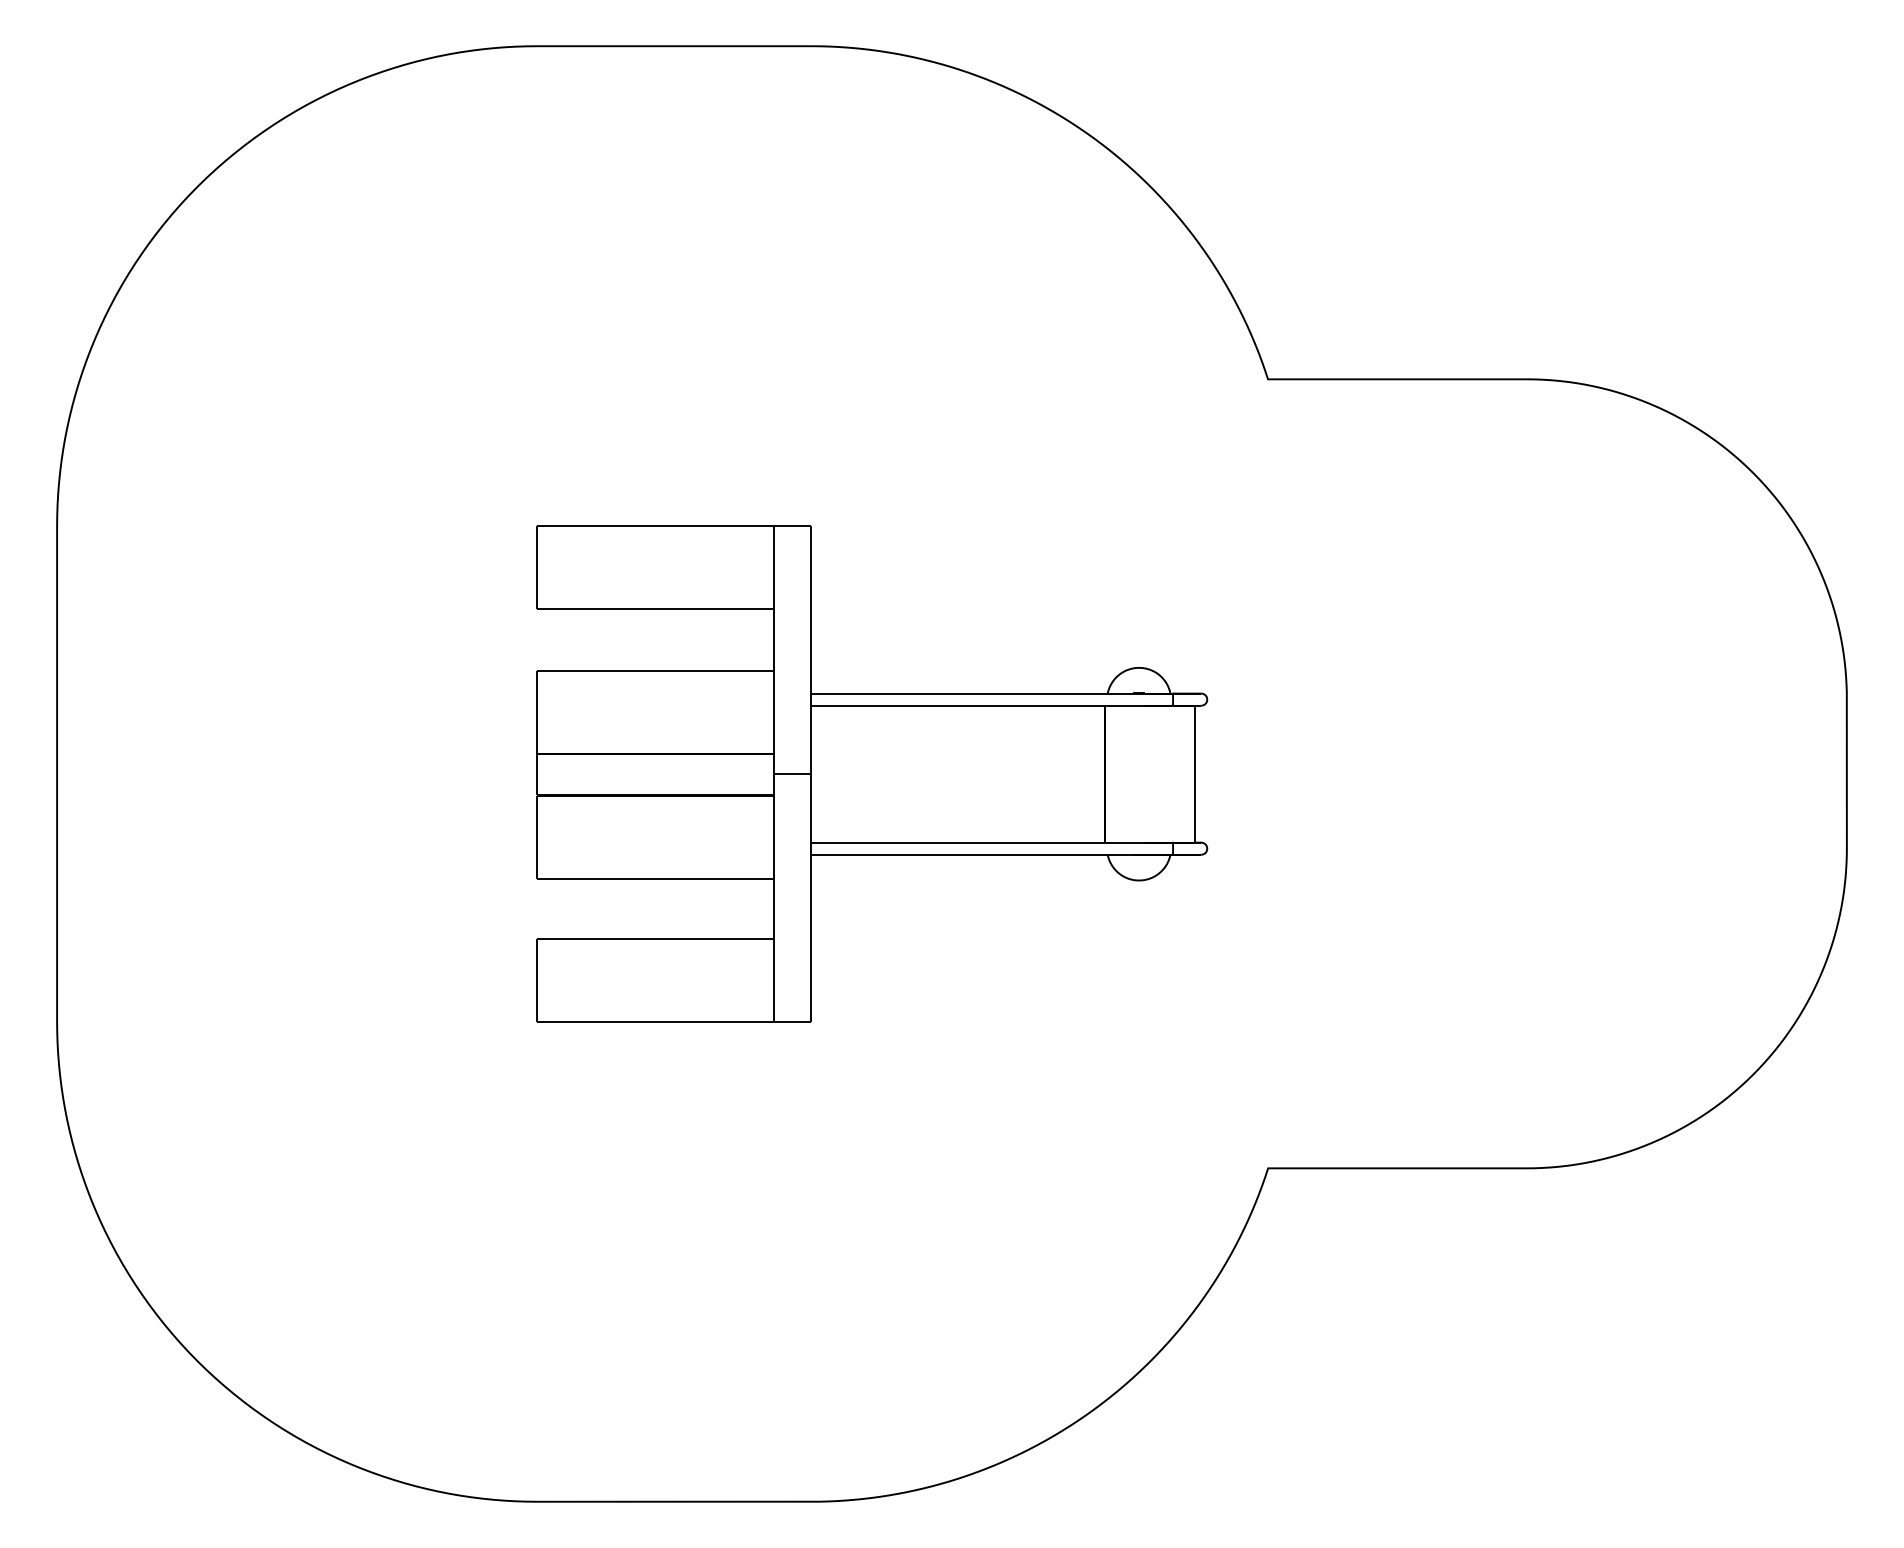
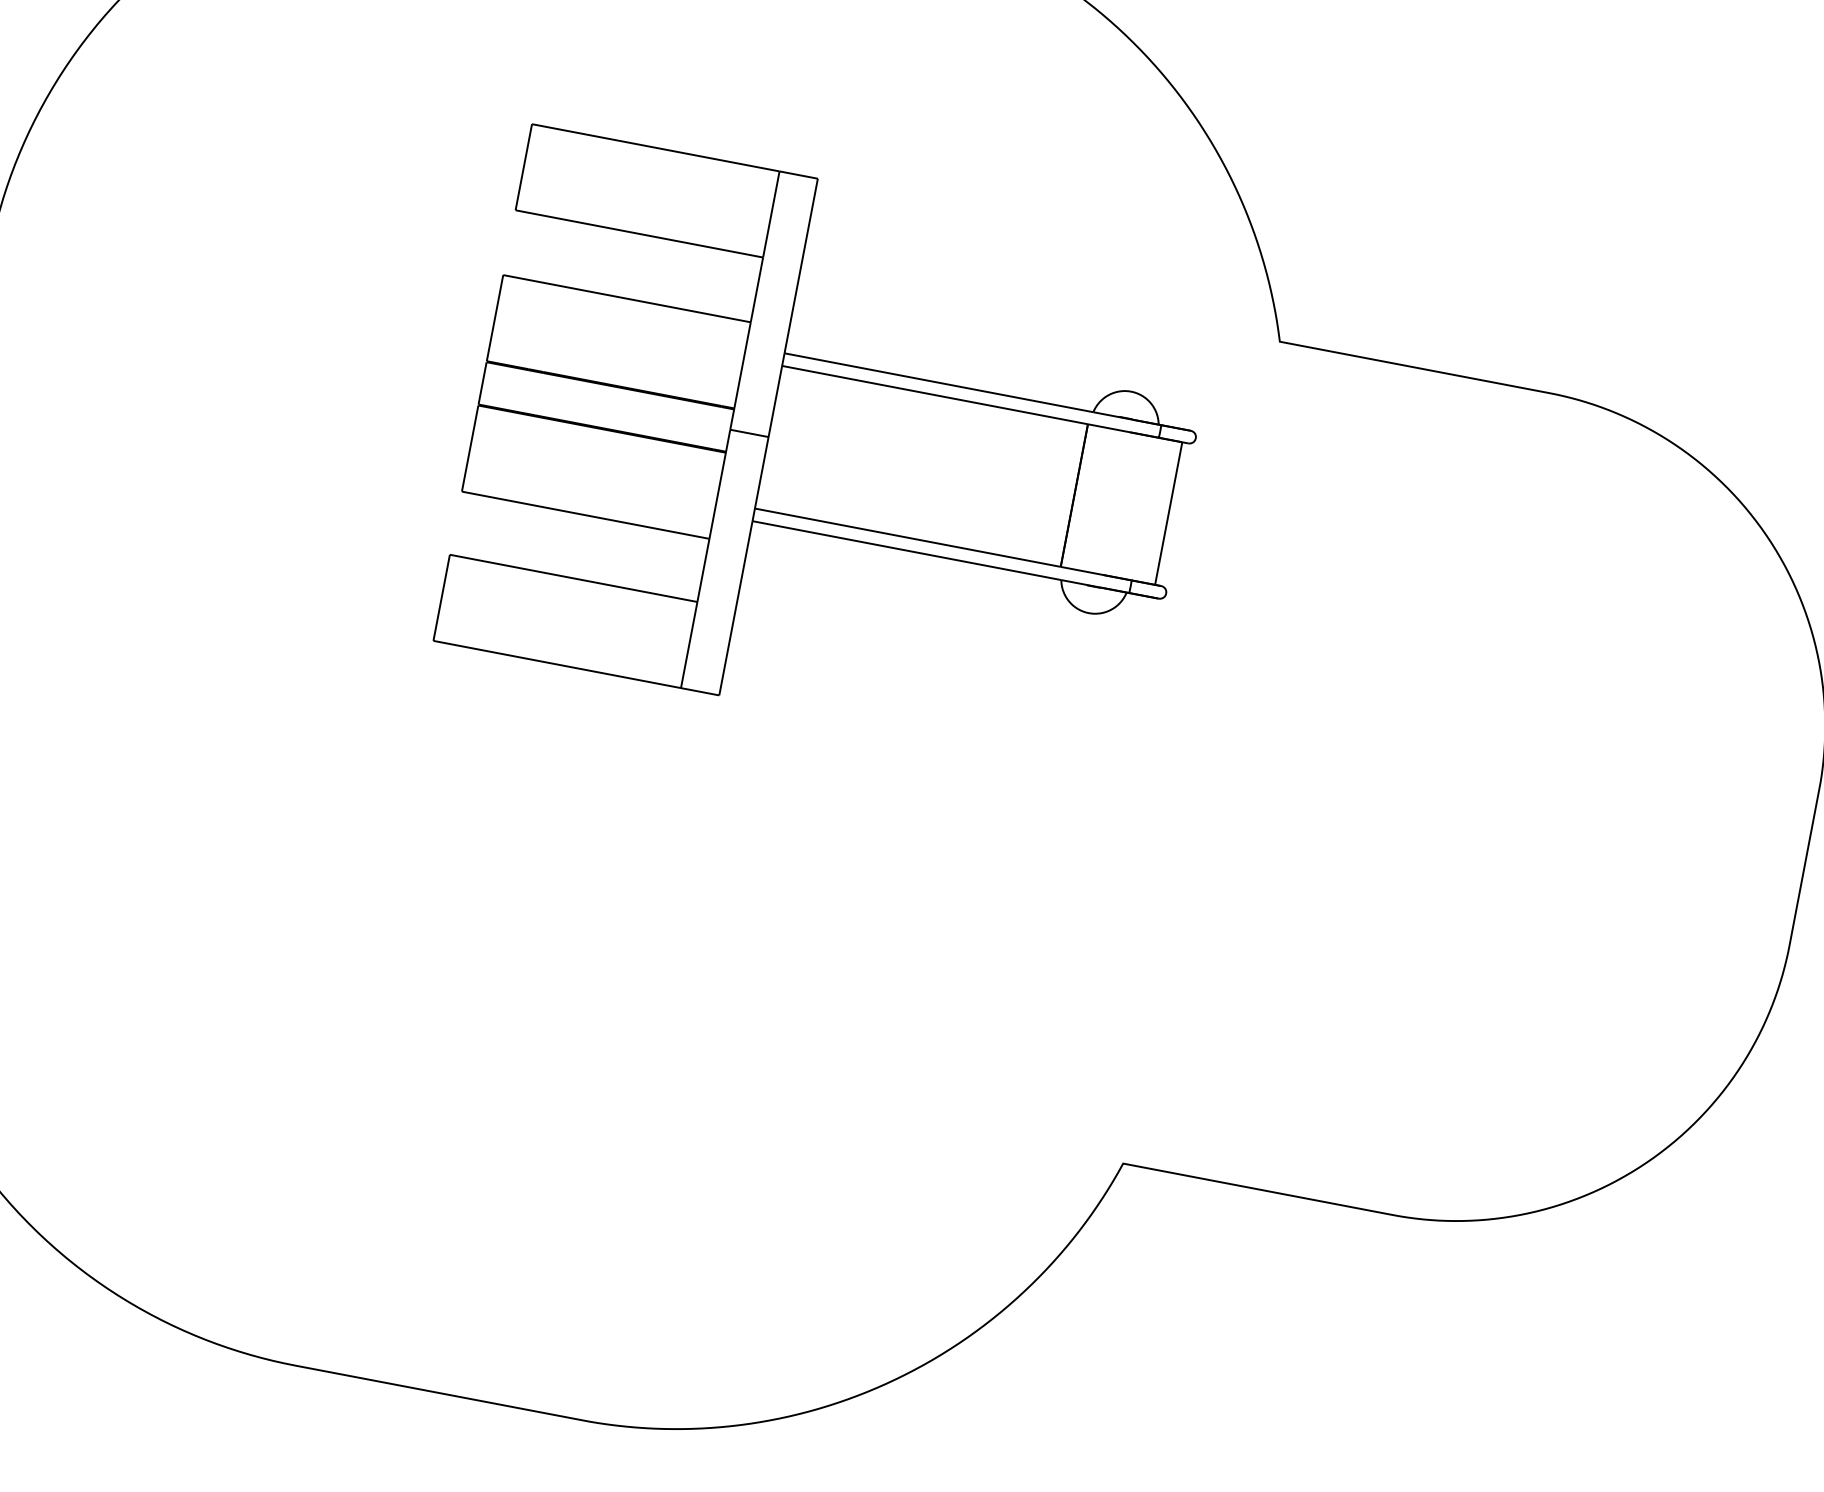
part: (872, 773) -> (832, 448), moved

